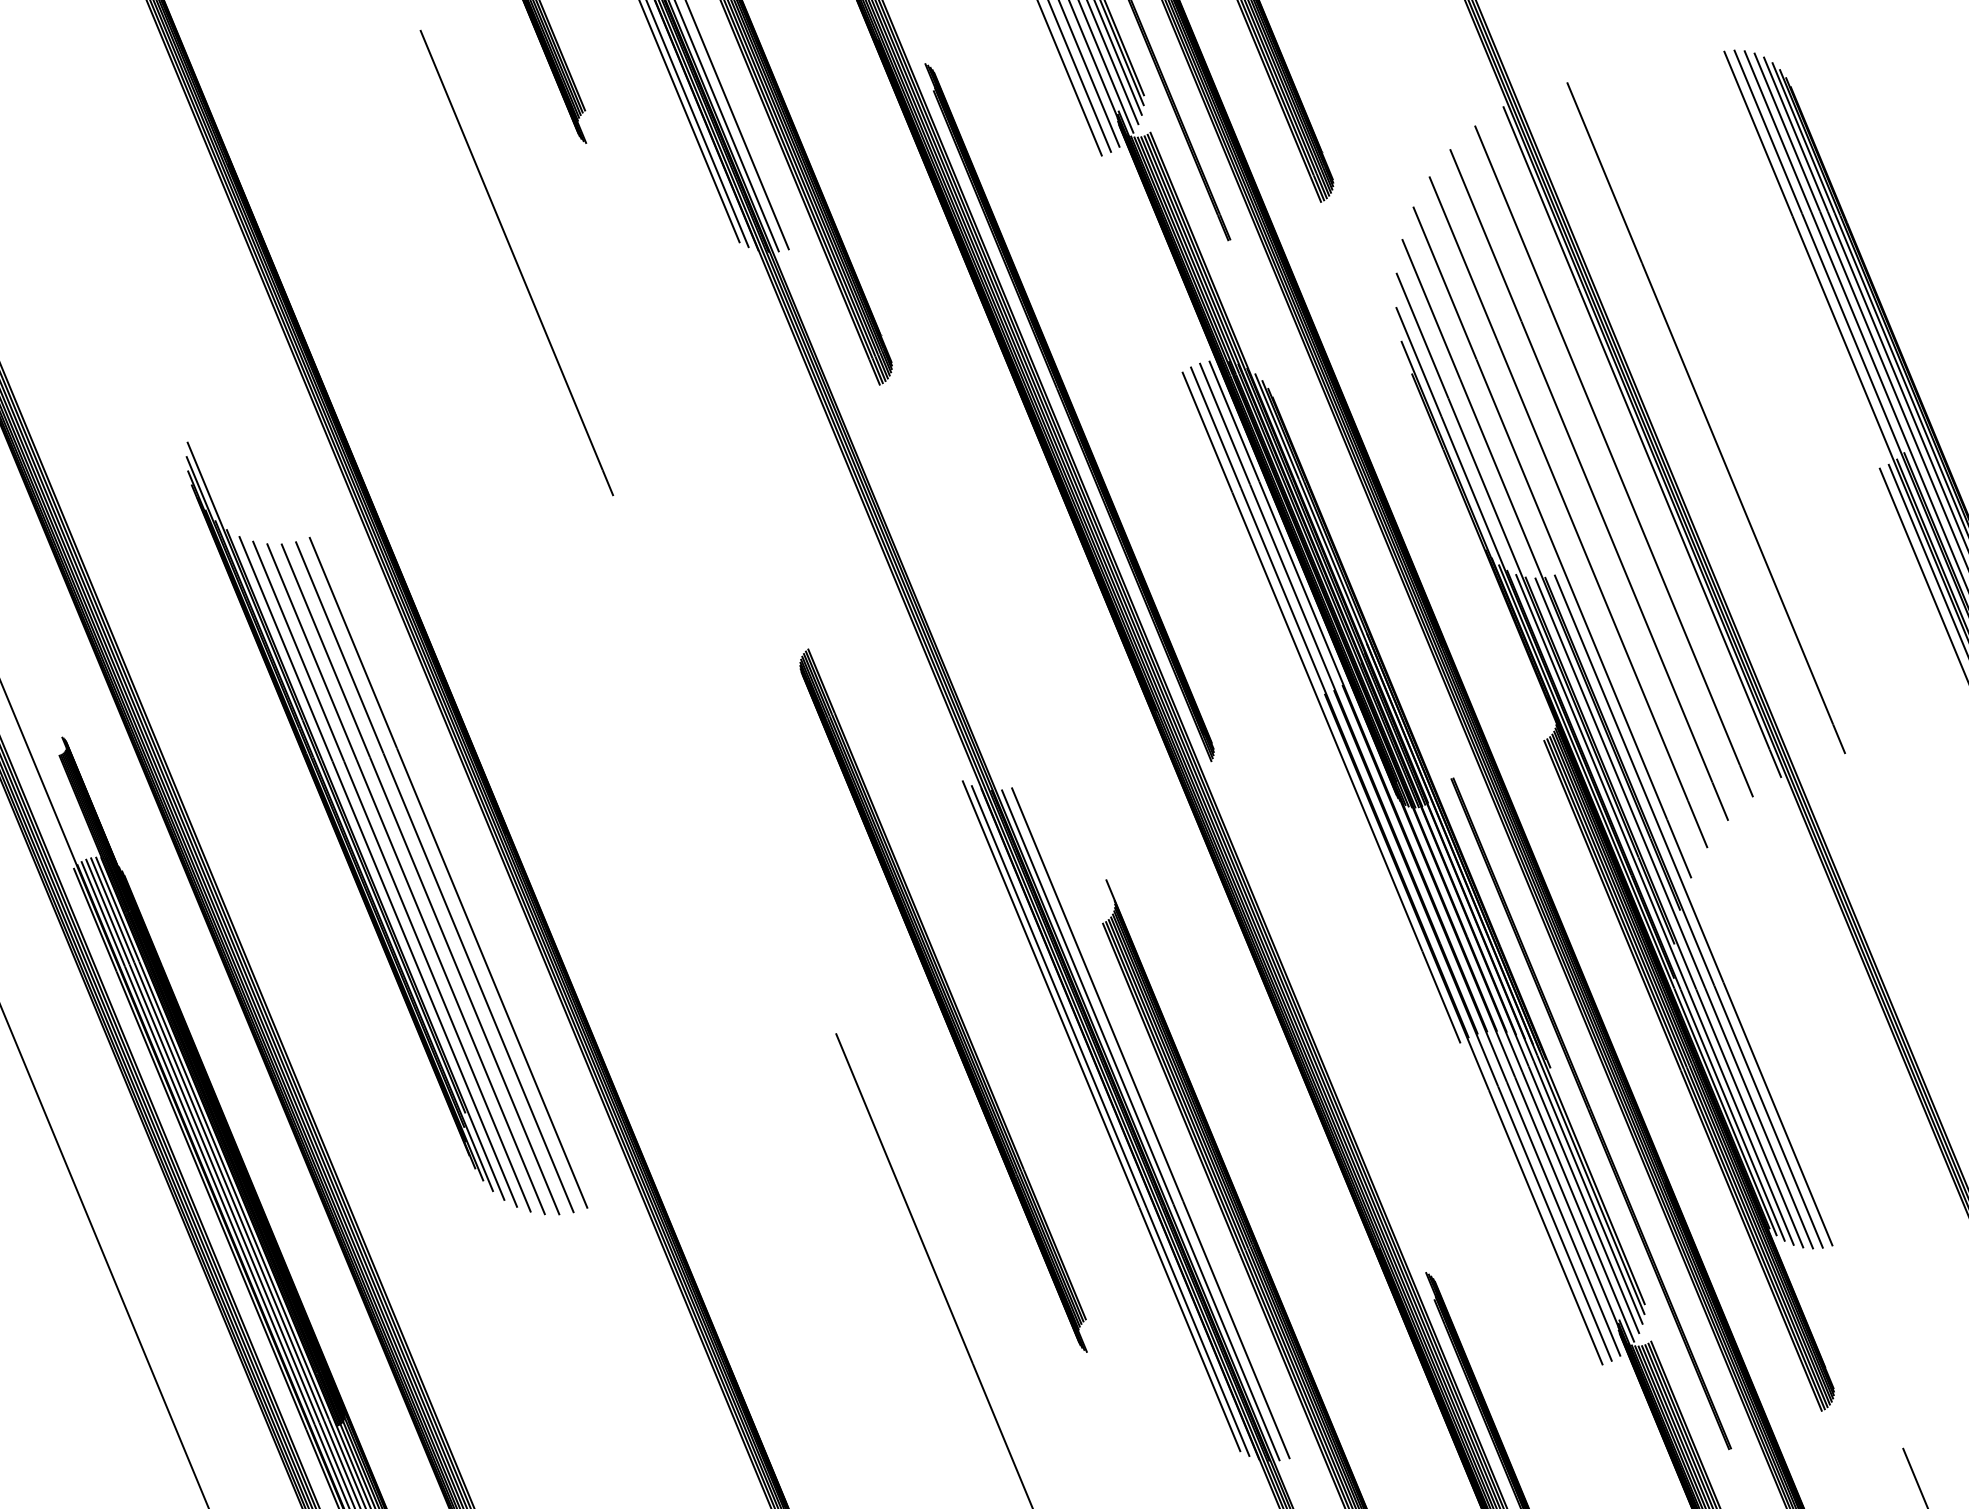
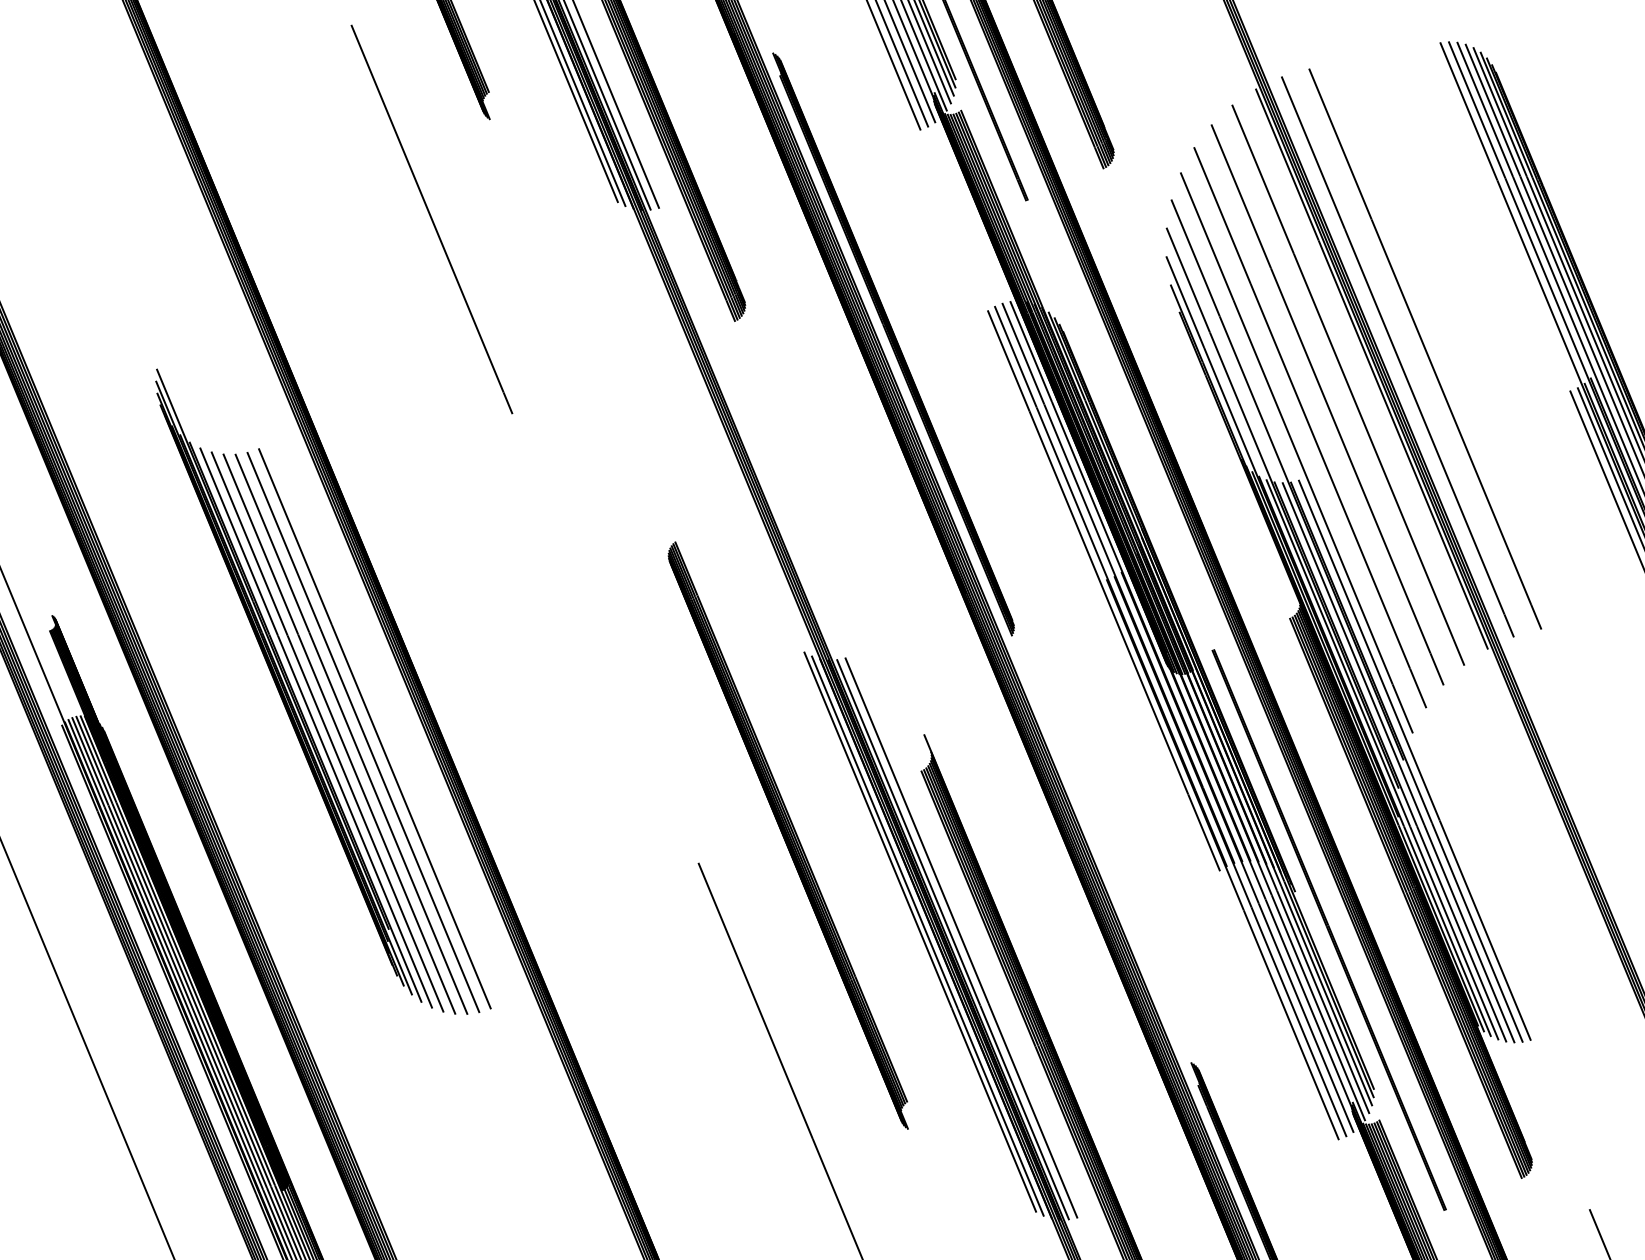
line: (1673, 427) -> (1397, 356), added

